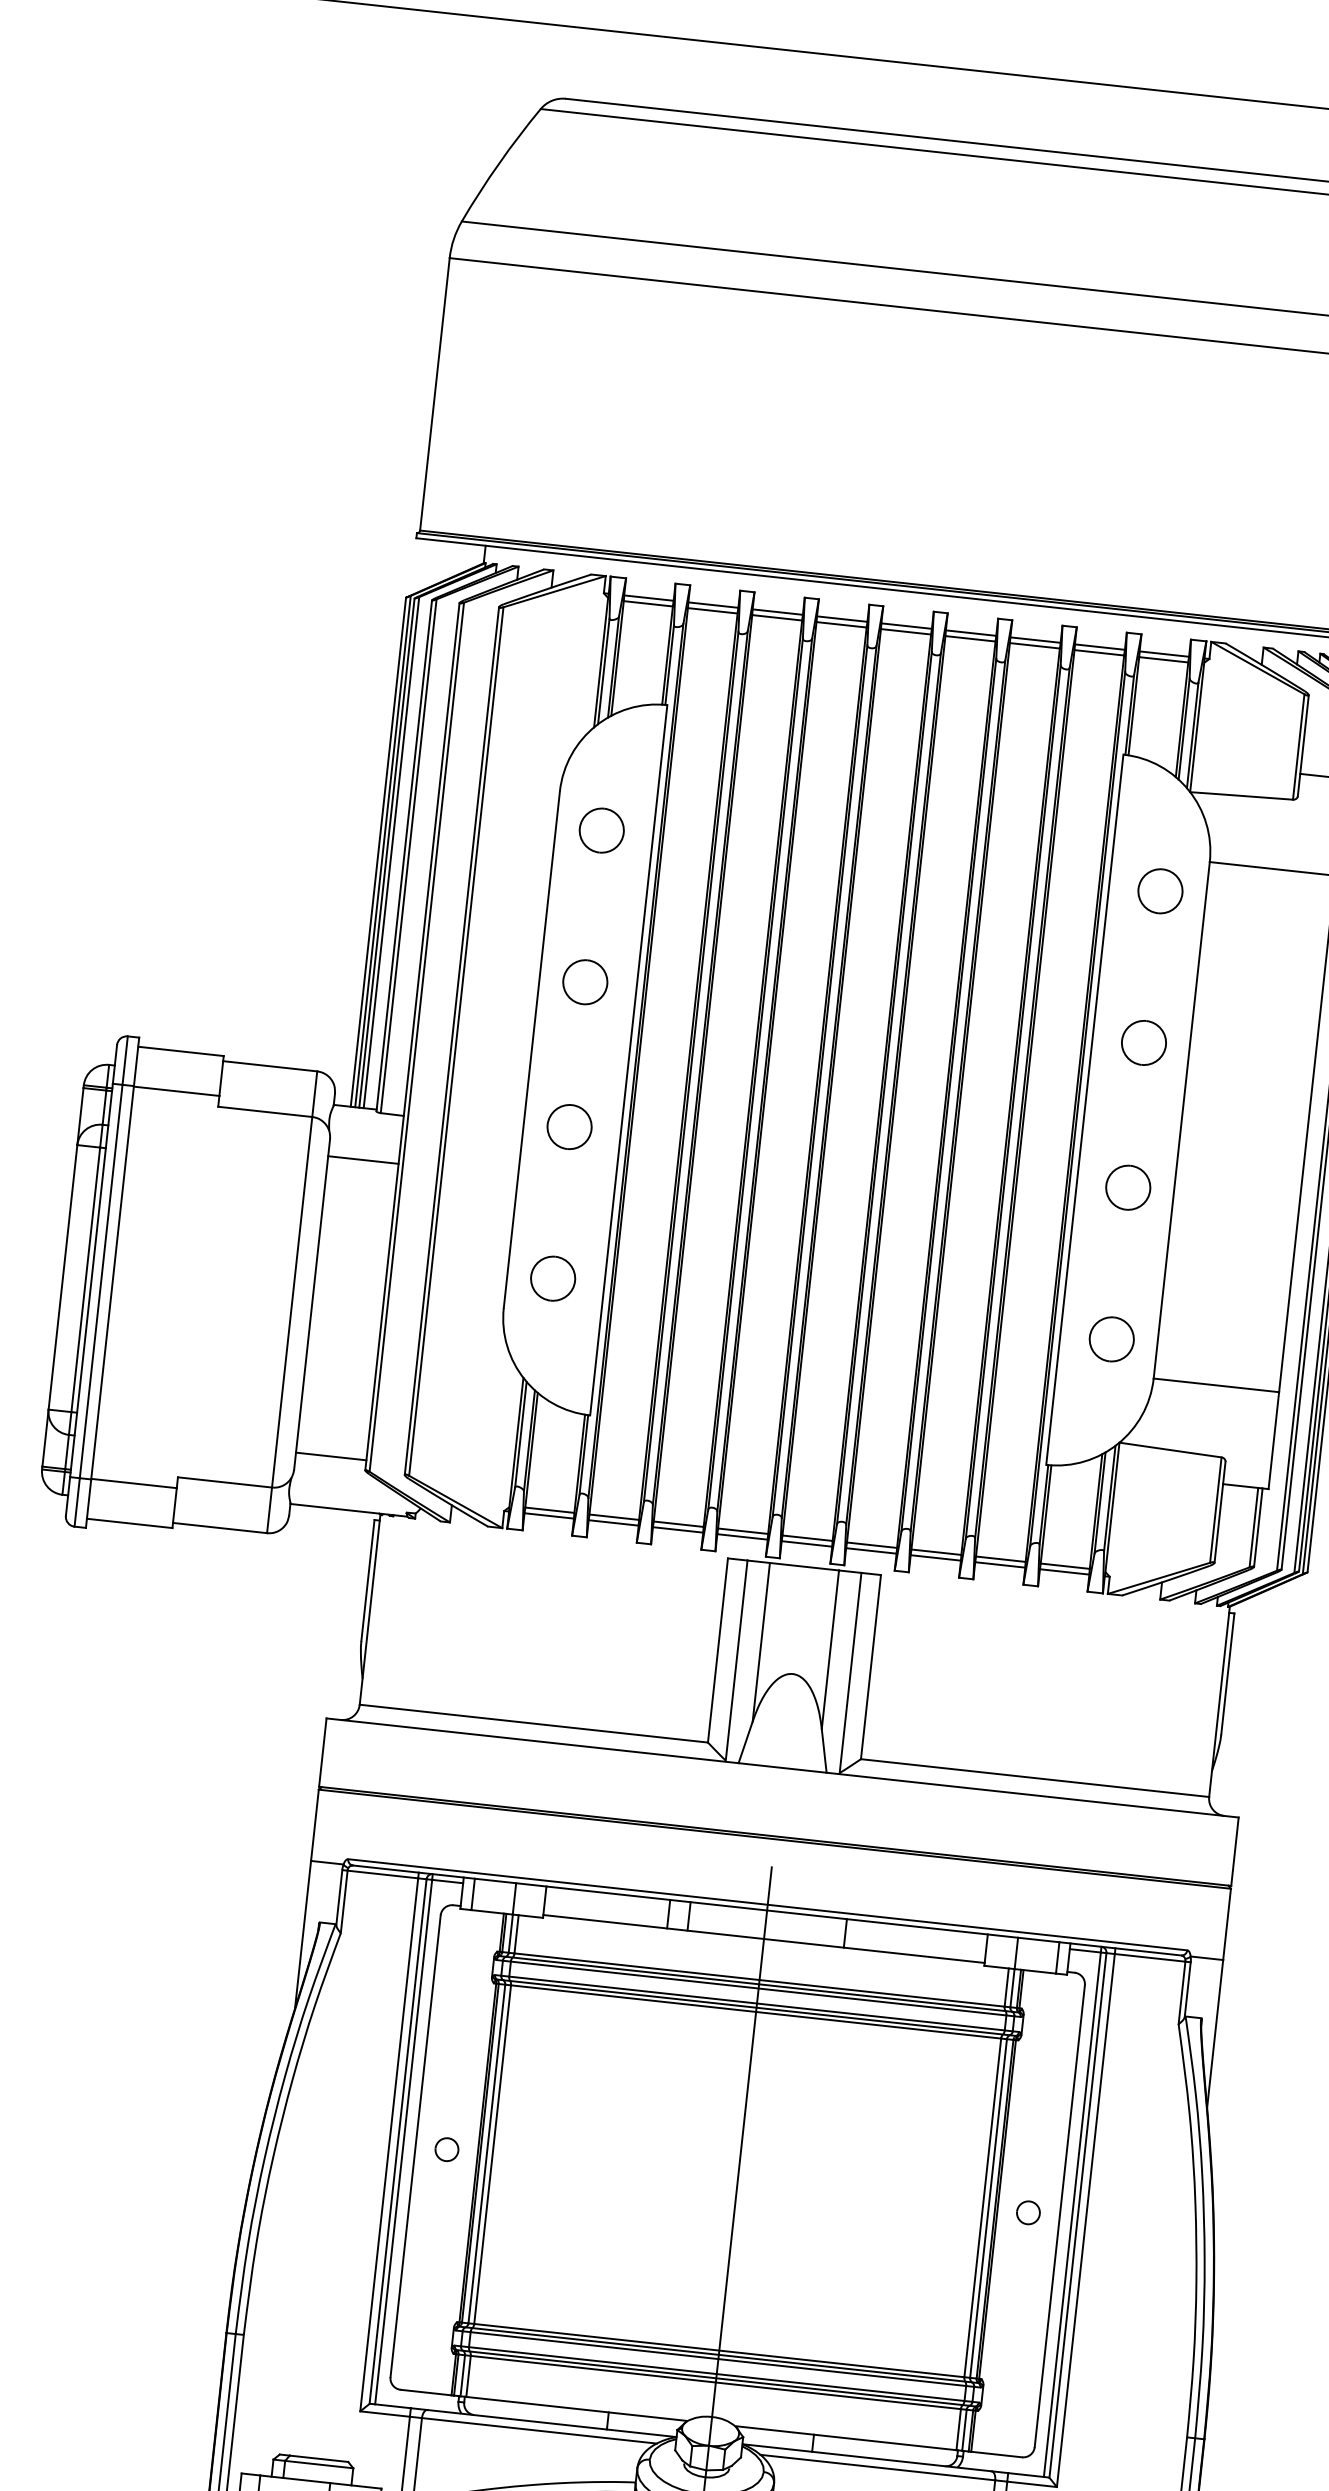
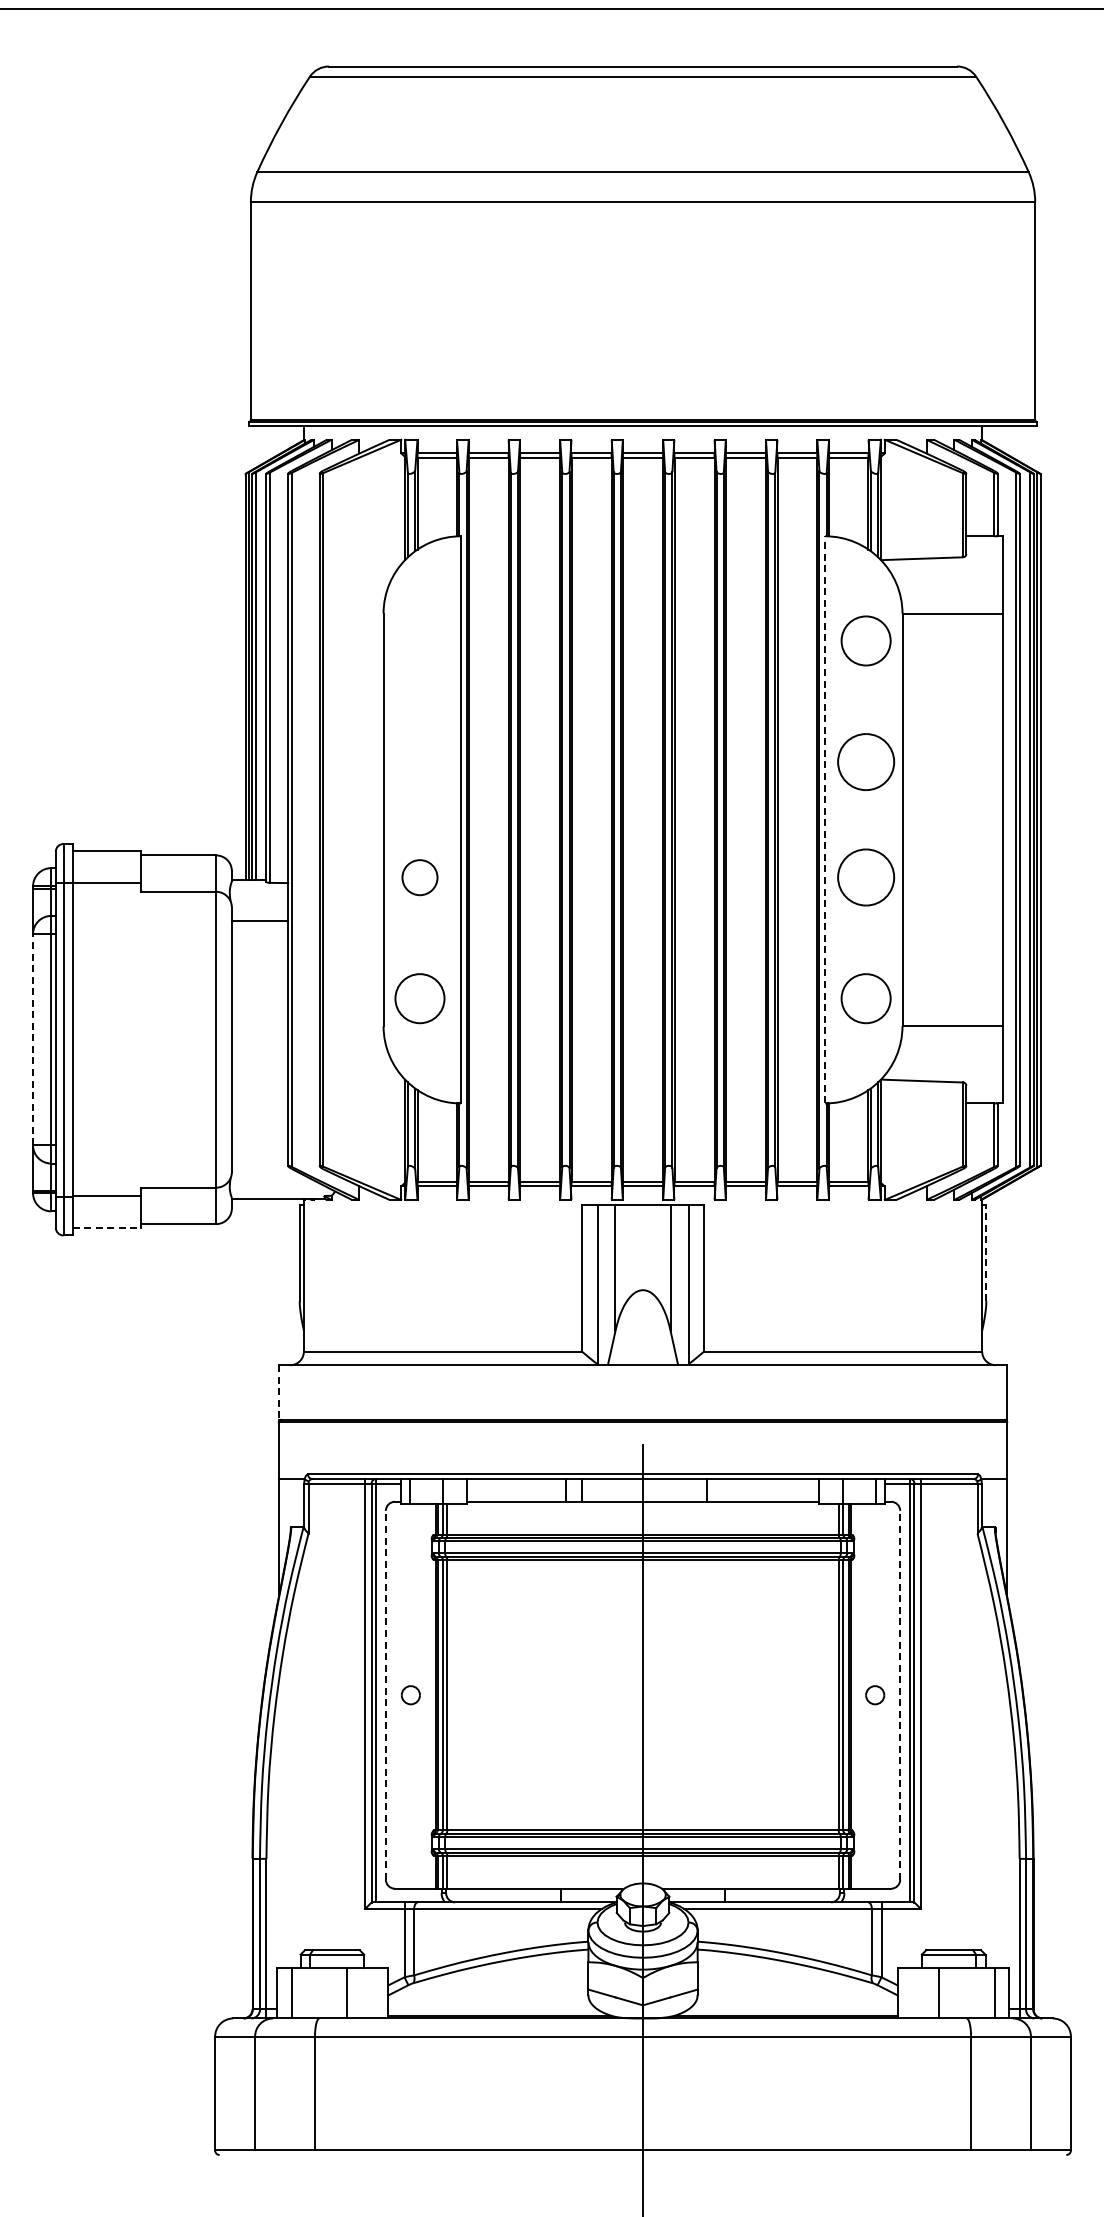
part: (601, 829) -> (419, 640), removed
part: (1159, 890) -> (865, 640), size x1.4
part: (584, 981) -> (419, 761), removed
part: (1143, 1042) -> (865, 761), size x1.6
line: (1085, 1109) -> (825, 819), solid -> dashed
part: (1127, 1187) -> (865, 877), size x1.6
line: (63, 1277) -> (33, 1039), solid -> dashed
part: (552, 1278) -> (419, 998), size x1.4
part: (1111, 1338) -> (865, 998), size x1.4
line: (330, 1456) -> (259, 1158), removed
line: (130, 1523) -> (107, 1228), solid -> dashed
line: (1228, 1673) -> (986, 1252), solid -> dashed
line: (322, 1753) -> (278, 1393), solid -> dashed
line: (415, 2145) -> (385, 1694), solid -> dashed
line: (1060, 2215) -> (900, 1694), solid -> dashed

